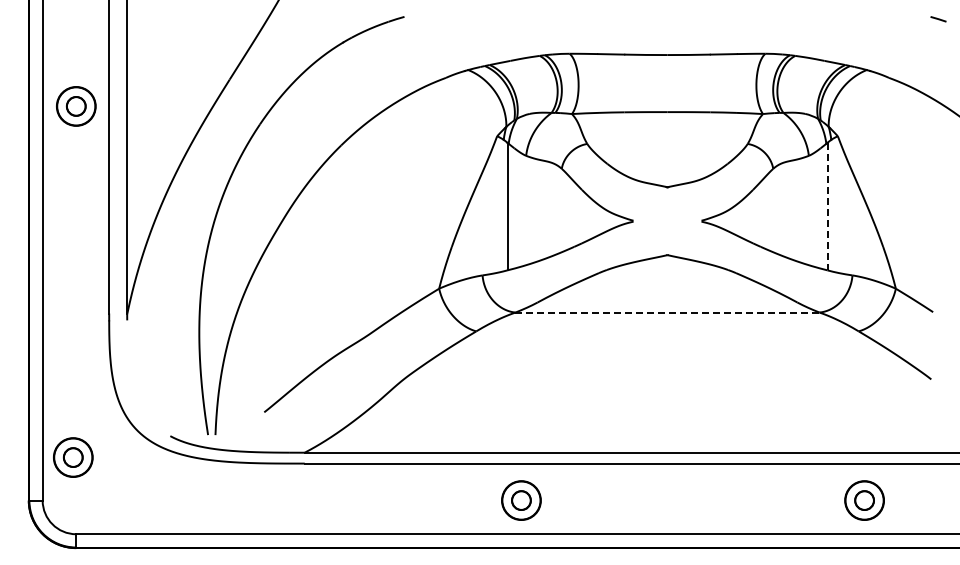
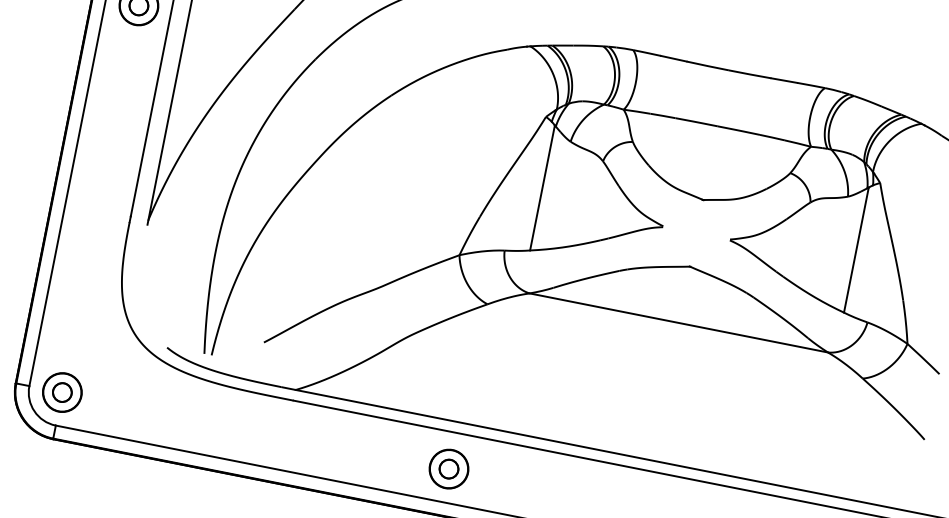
line: (827, 206) -> (856, 249), dashed -> solid
line: (668, 312) -> (679, 323), dashed -> solid
part: (73, 457) -> (62, 392), moved
part: (521, 500) -> (449, 469), moved

